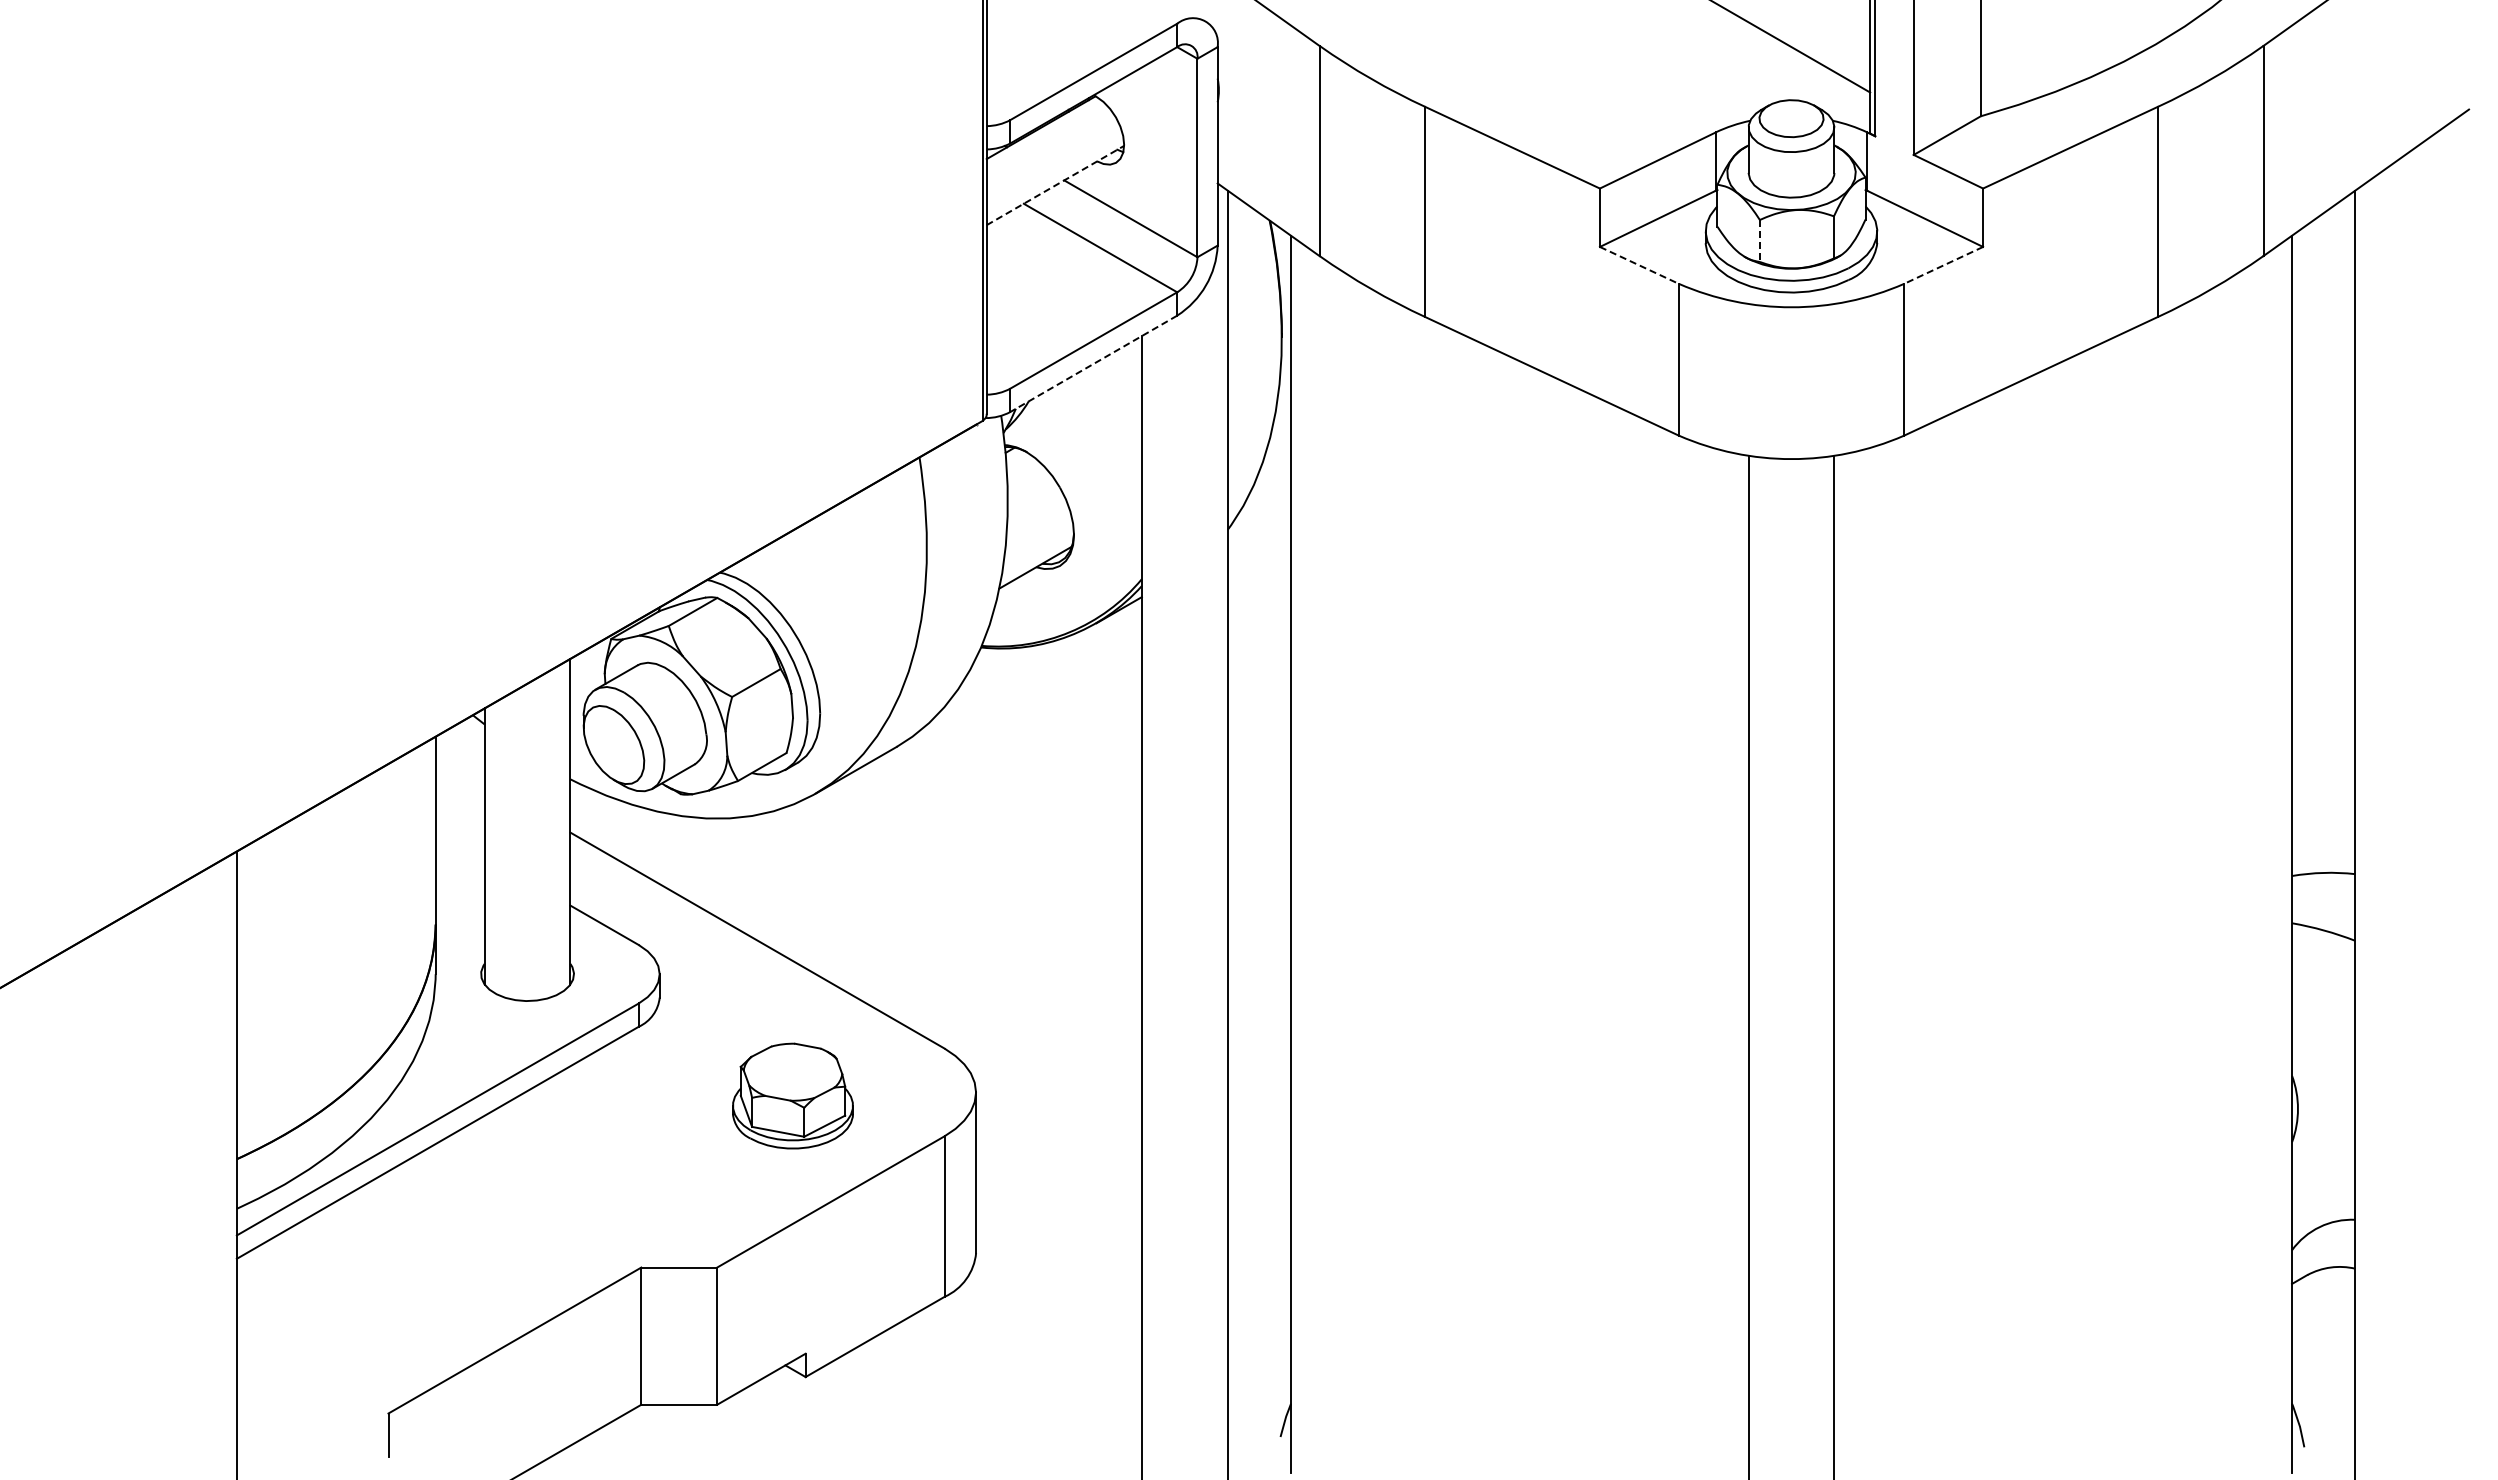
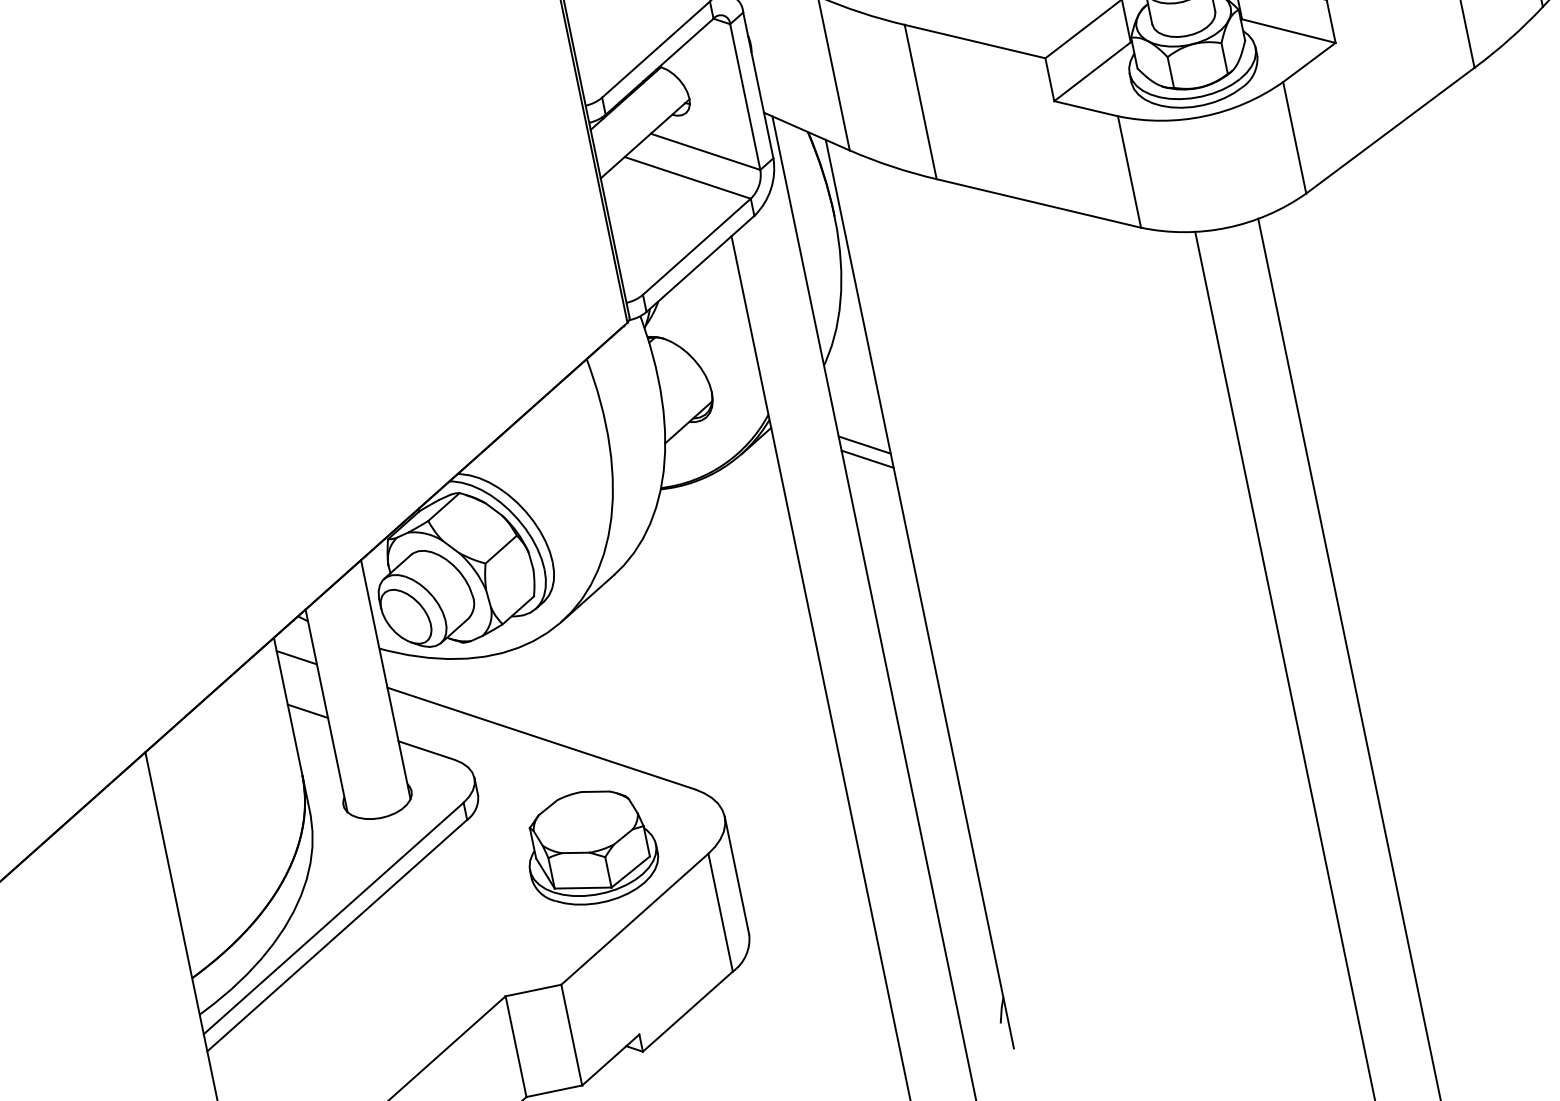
line: (1055, 185) -> (645, 138), dashed -> solid
line: (1759, 241) -> (1170, 72), dashed -> solid
line: (1639, 265) -> (1086, 108), dashed -> solid
line: (1943, 265) -> (1309, 62), dashed -> solid
line: (1093, 364) -> (700, 264), dashed -> solid
line: (1259, 644) -> (864, 444), added
line: (1259, 663) -> (867, 458), added
line: (459, 768) -> (296, 657), added
line: (459, 841) -> (307, 711), added
part: (792, 1095) -> (590, 846), size x1.43

